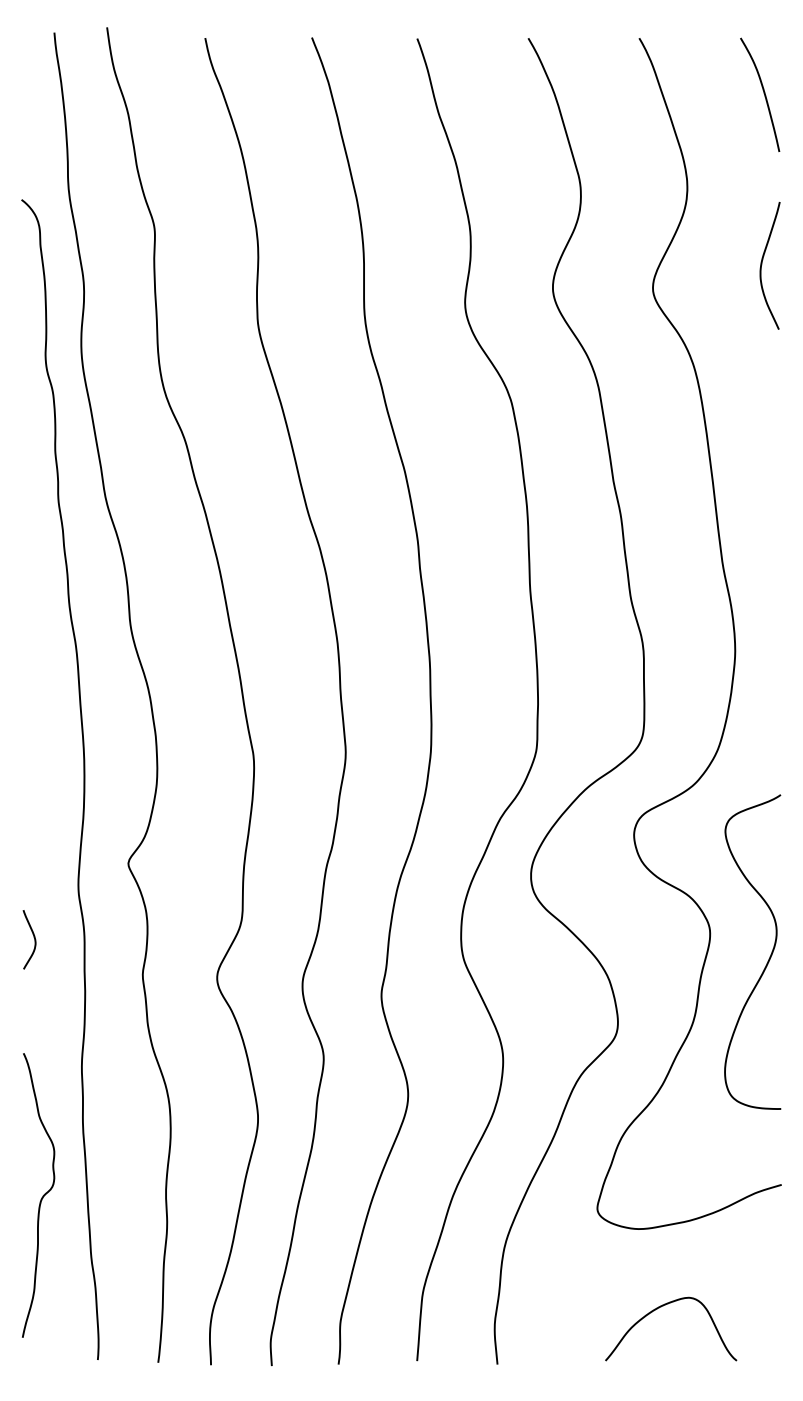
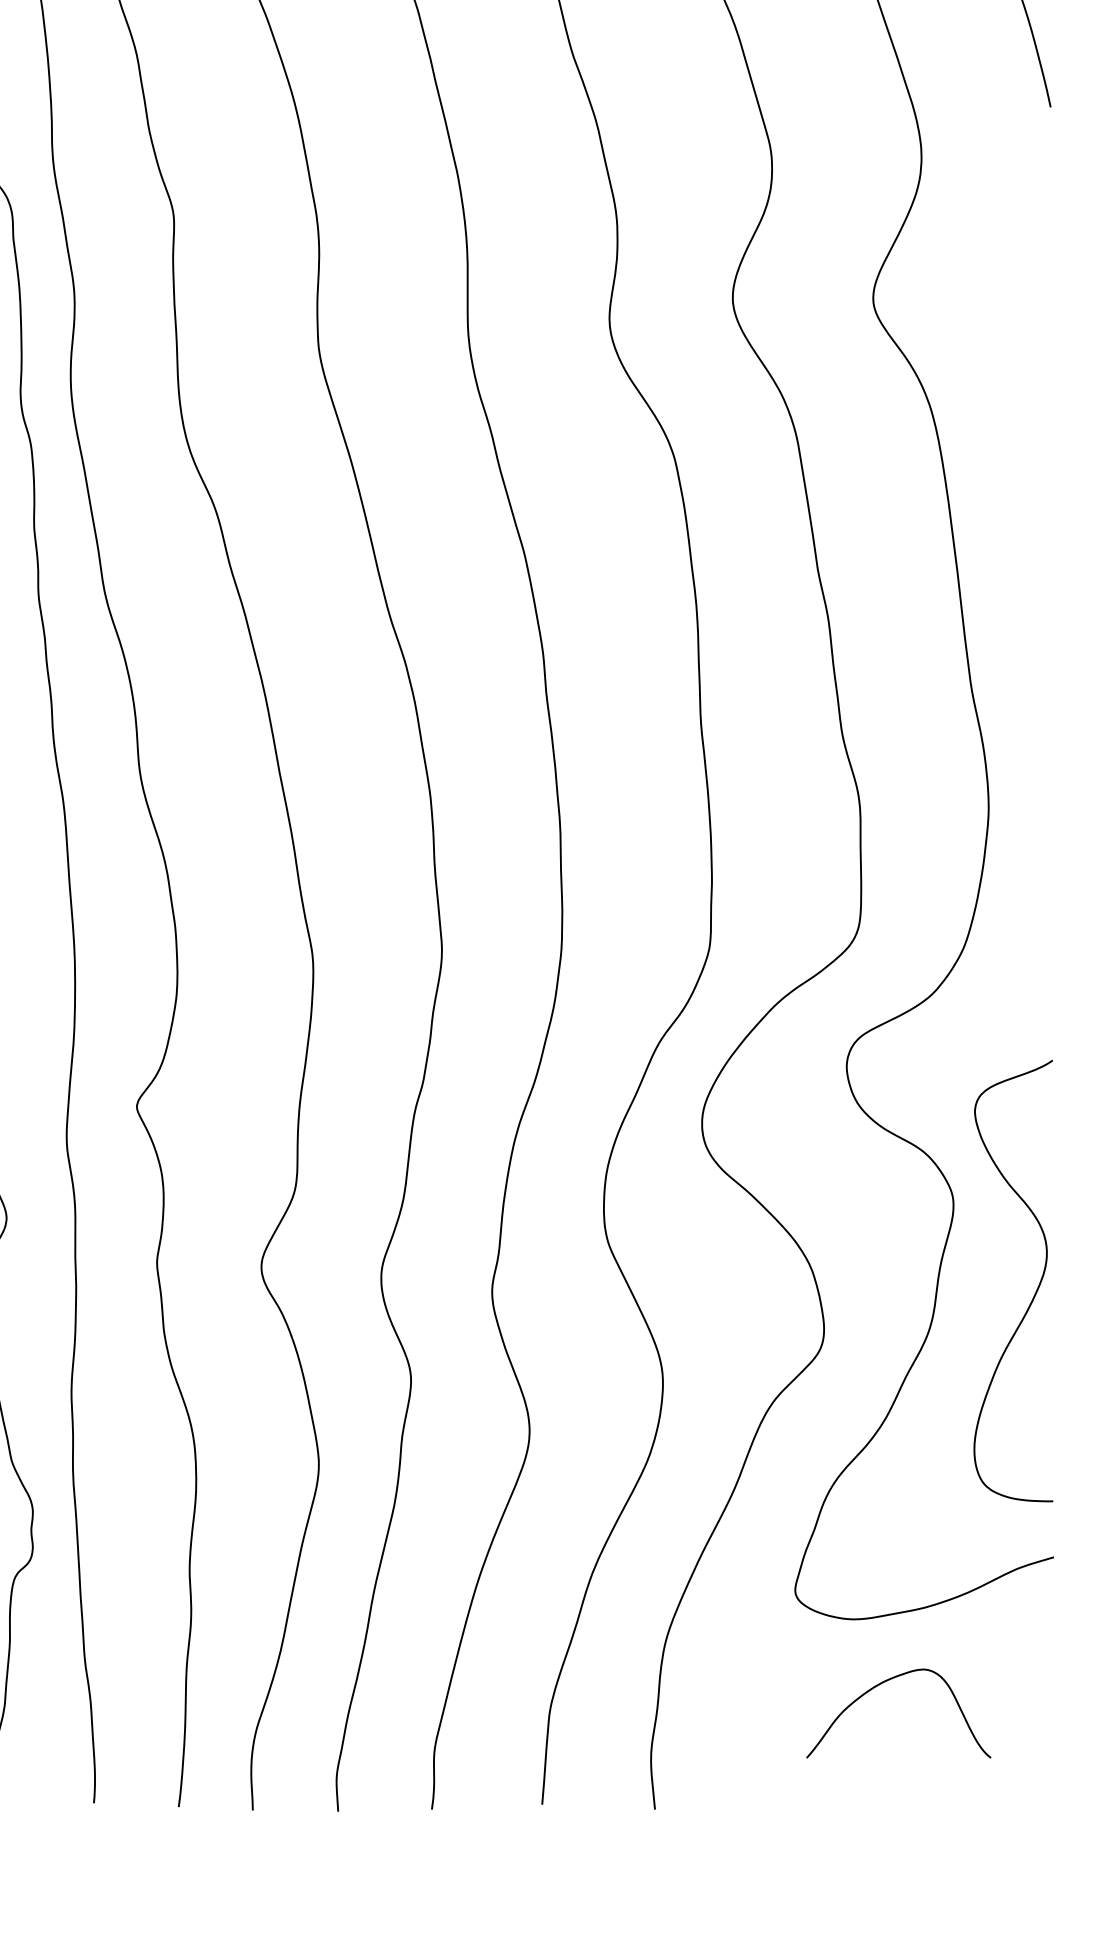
curve: (762, 264) -> (1026, 265), removed
curve: (768, 958) -> (1035, 1290), moved
curve: (661, 1307) -> (885, 1683), moved

